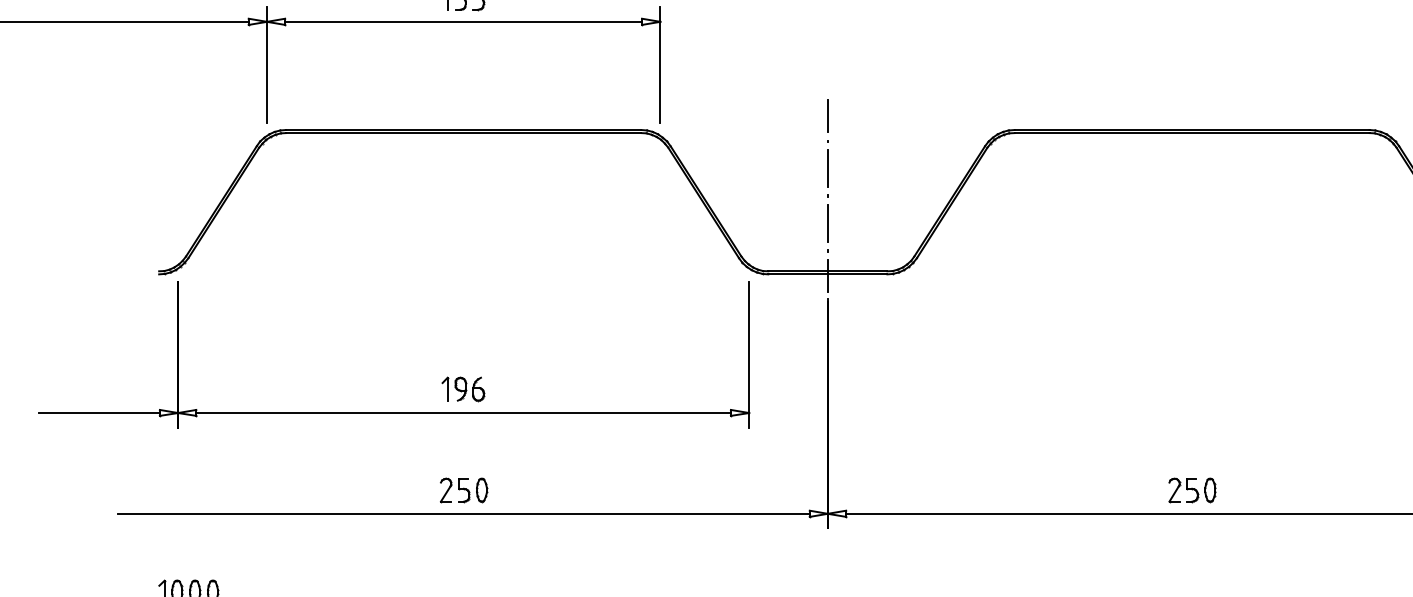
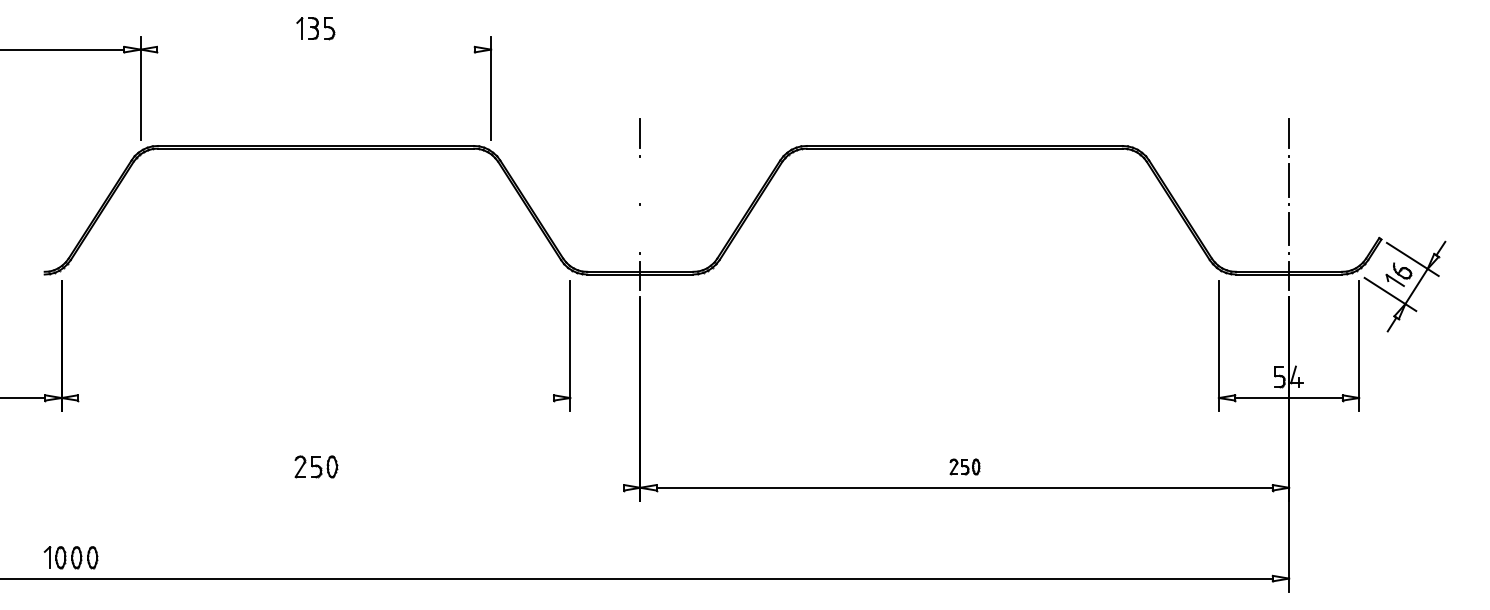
line: (463, 21) -> (315, 49), removed
line: (828, 168) -> (640, 180), removed
line: (828, 223) -> (640, 229), removed
part: (463, 388) -> (315, 376), removed
line: (463, 413) -> (315, 398), removed
part: (1191, 489) -> (964, 466), size x0.7
line: (463, 513) -> (315, 487), removed

